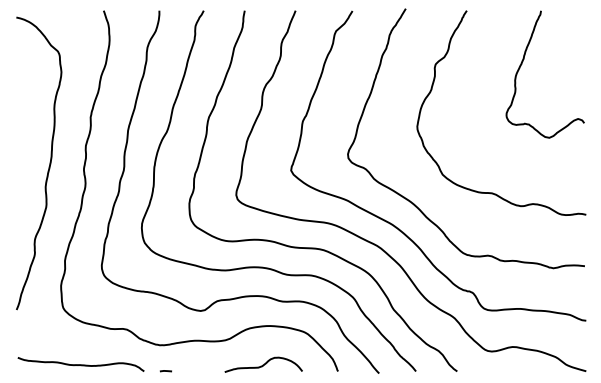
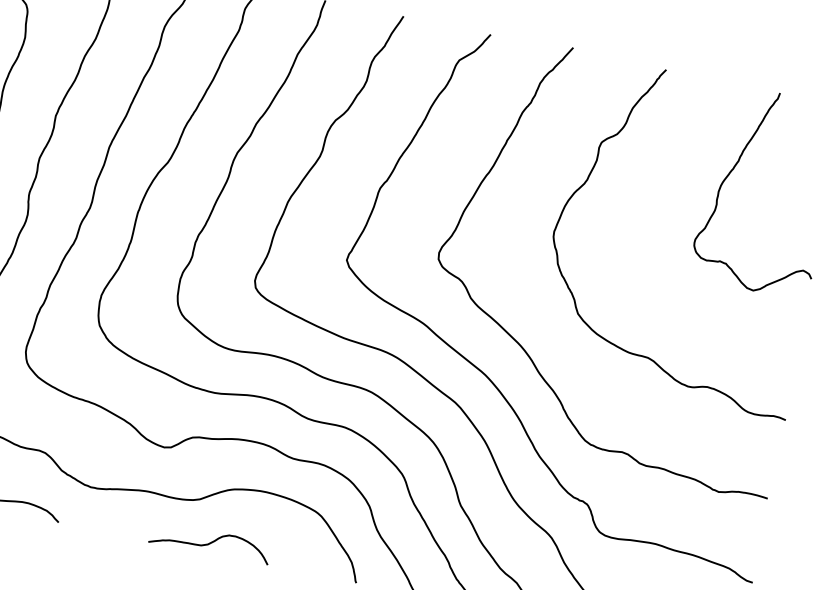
curve: (263, 364) -> (210, 542), moved
line: (165, 371) -> (91, 529), removed

